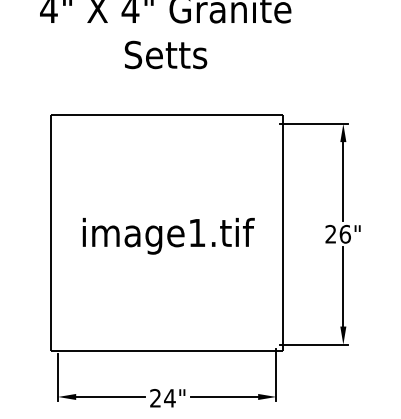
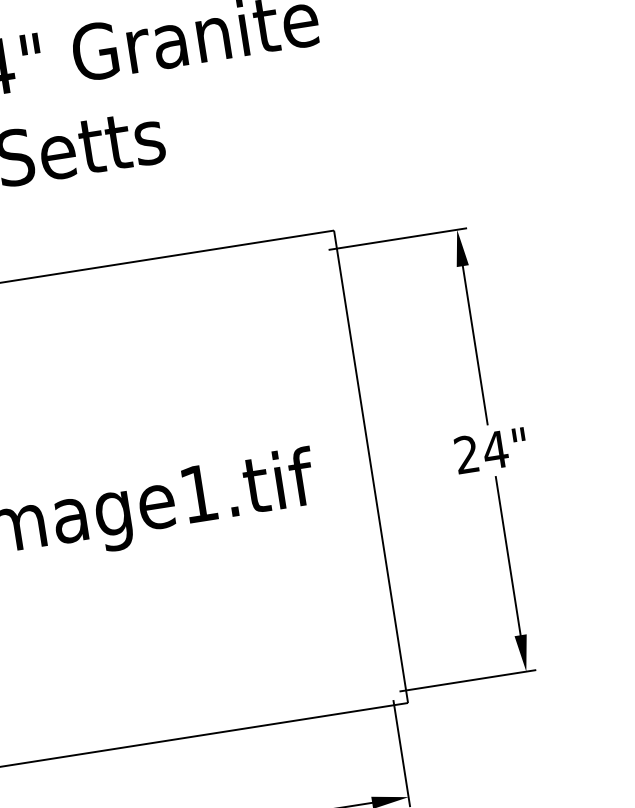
text: (345, 233) -> (495, 448), 26" -> 24"

